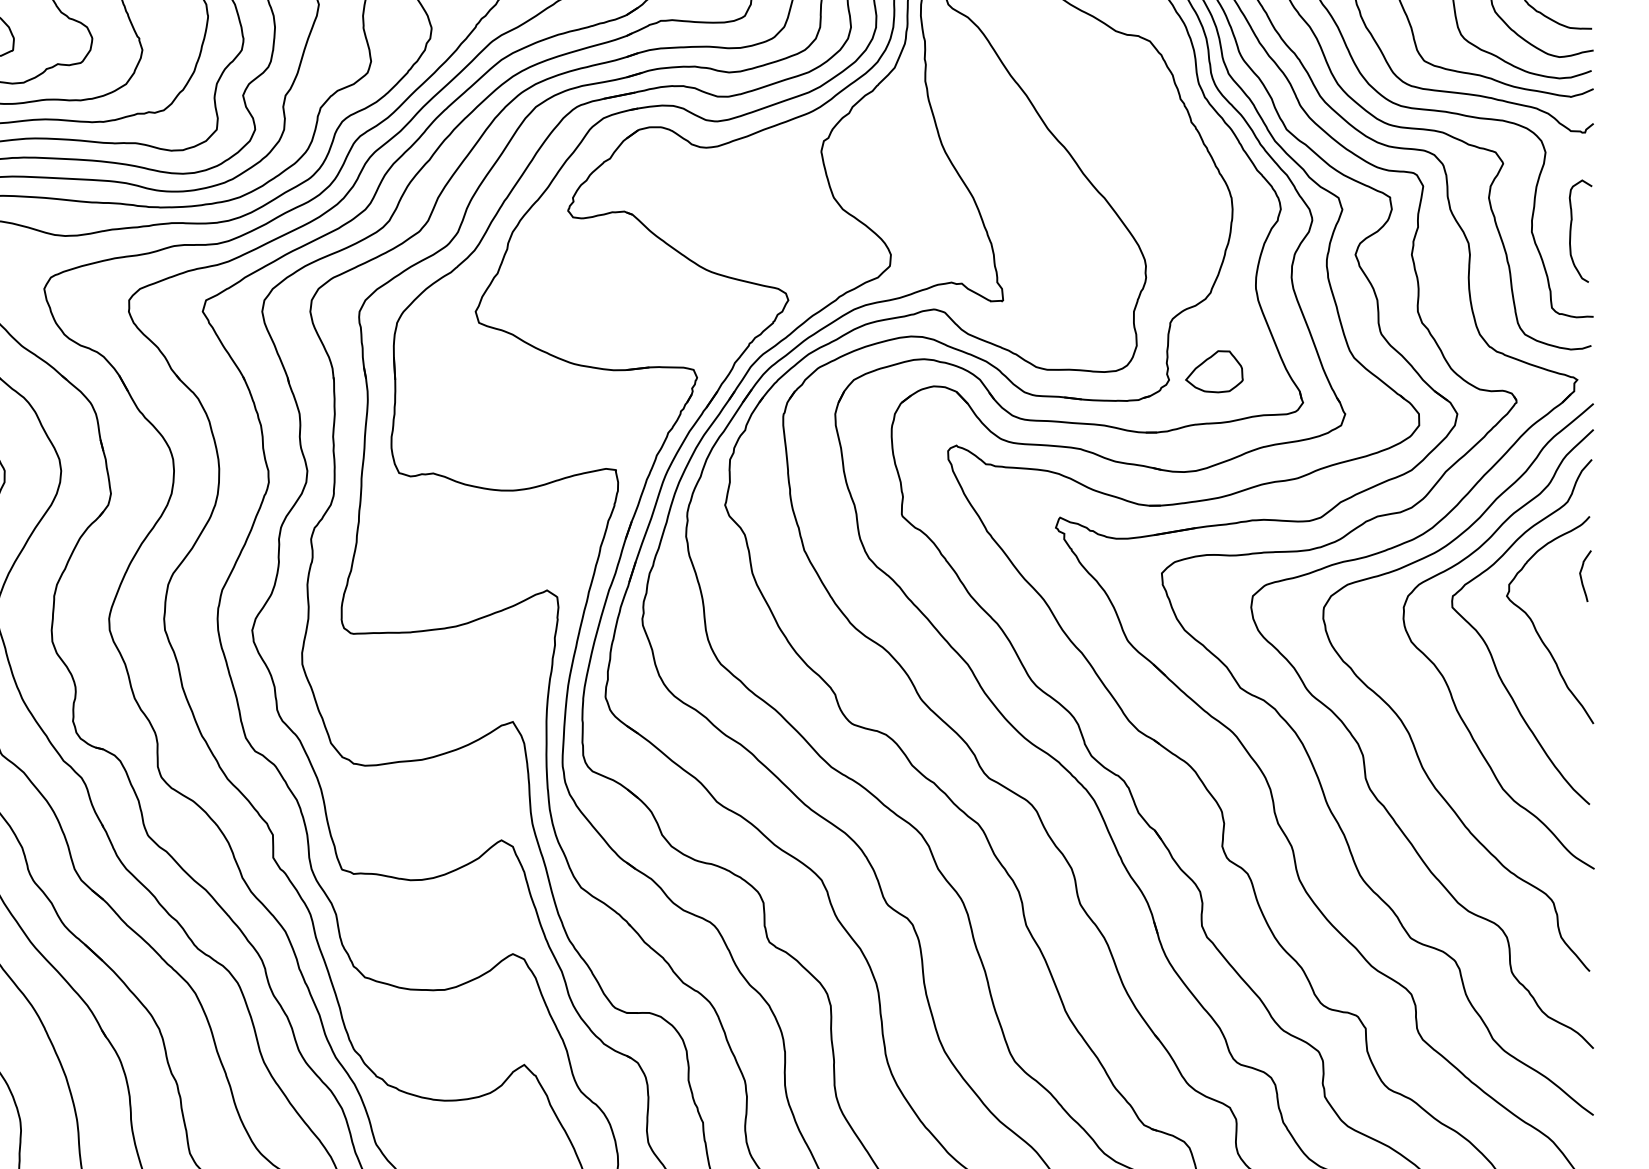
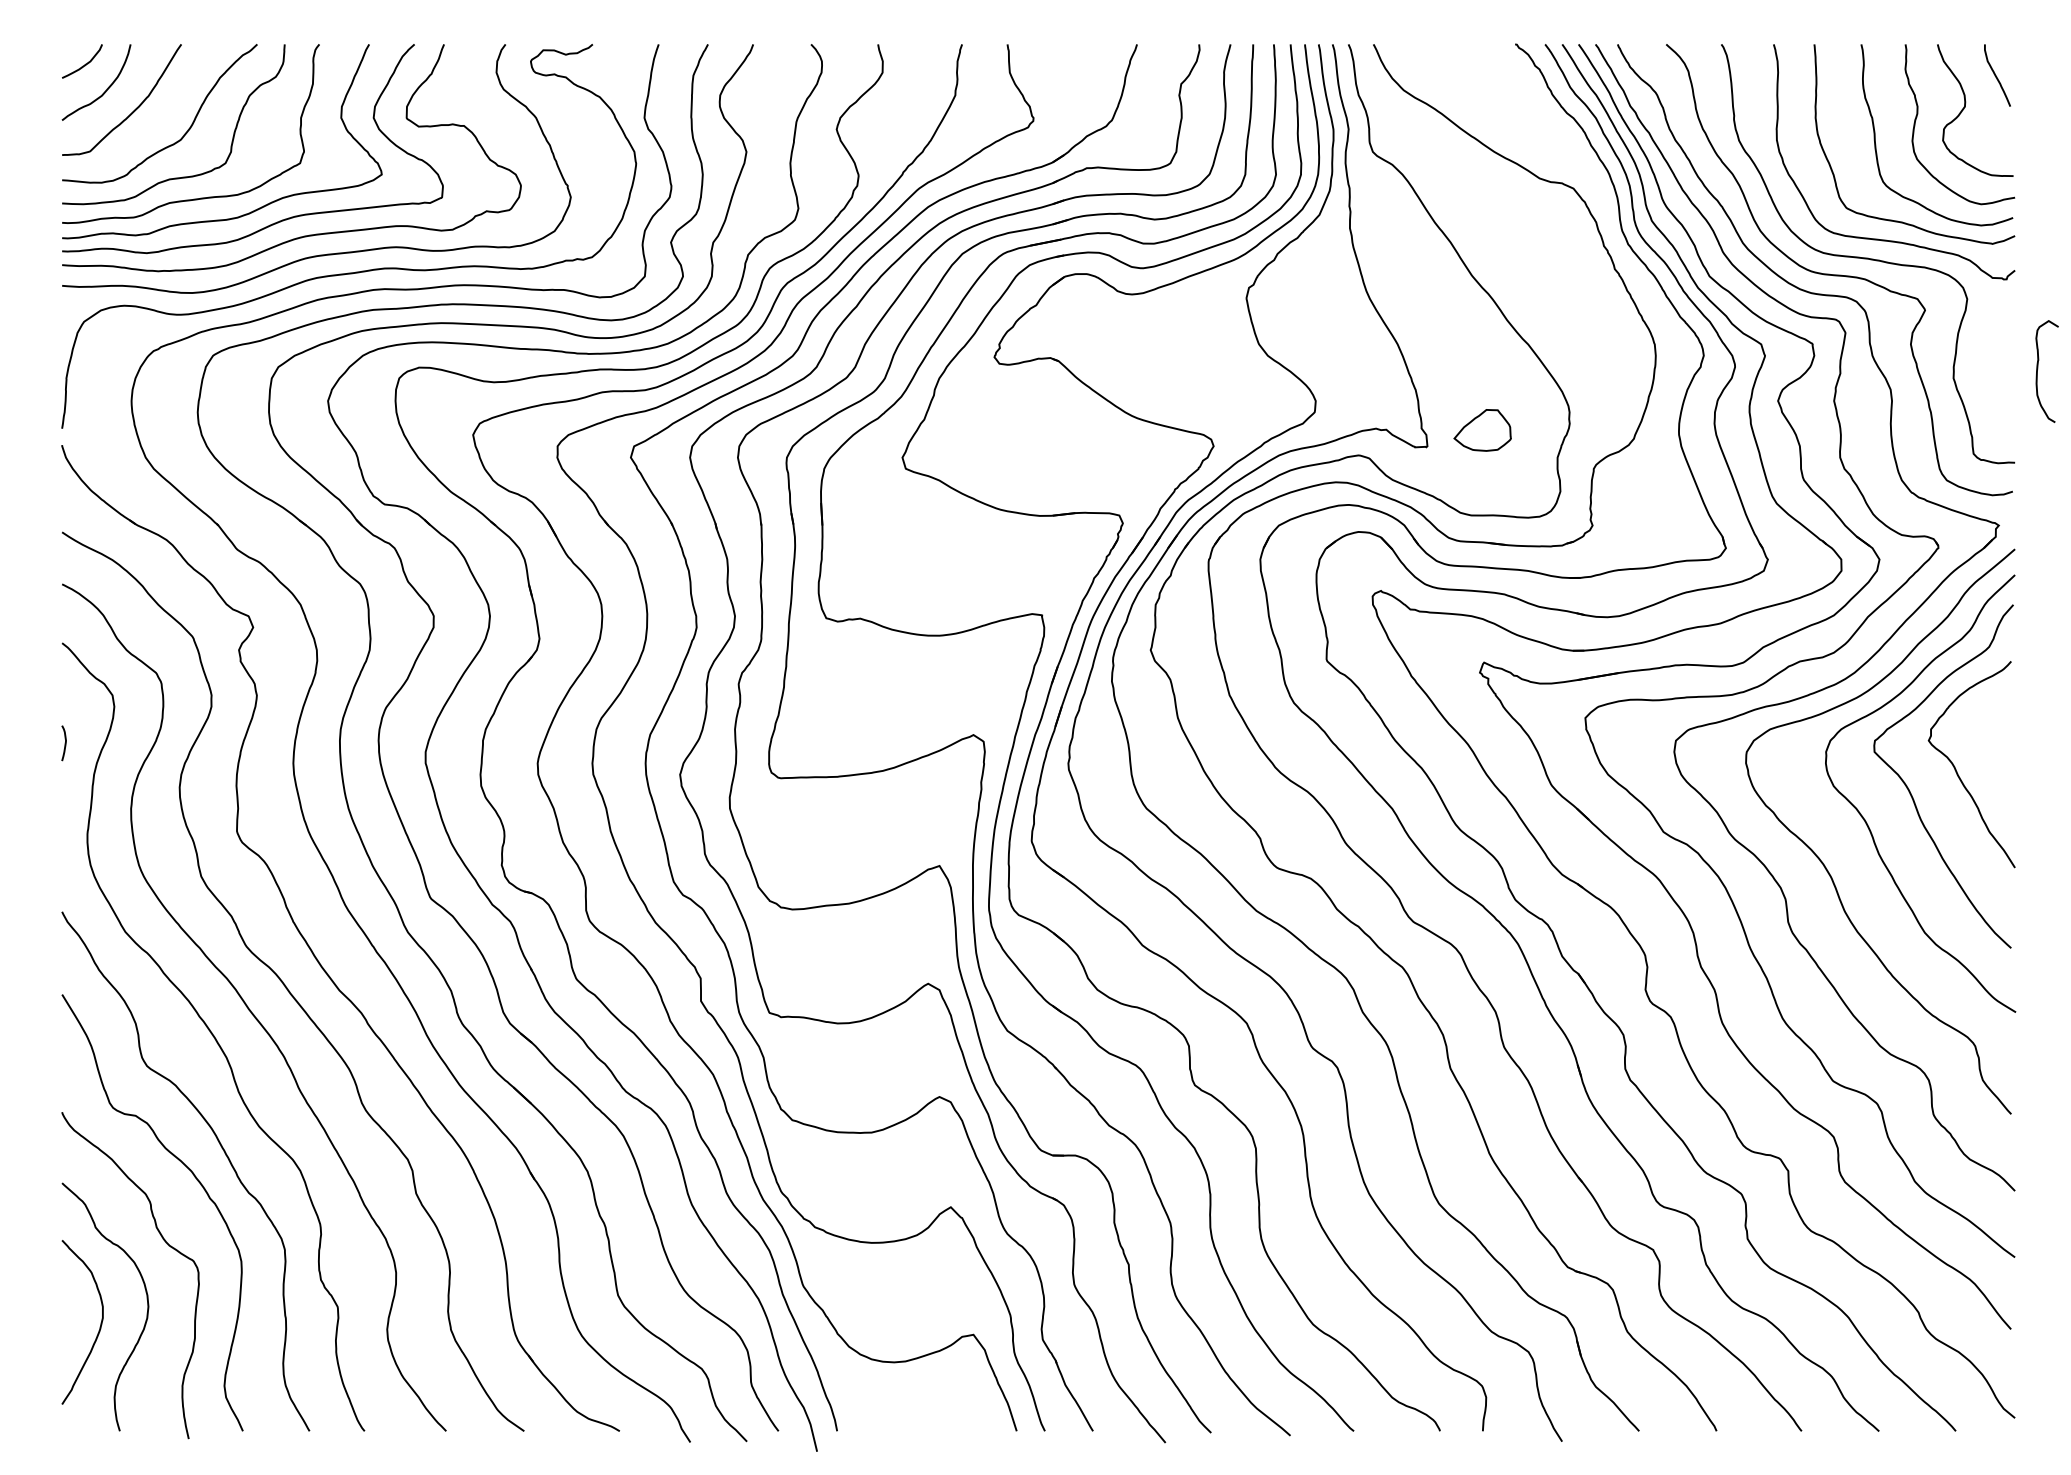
curve: (1571, 229) -> (2038, 369), moved
part: (1214, 371) -> (1482, 430), moved
curve: (1581, 576) -> (2003, 721), removed

